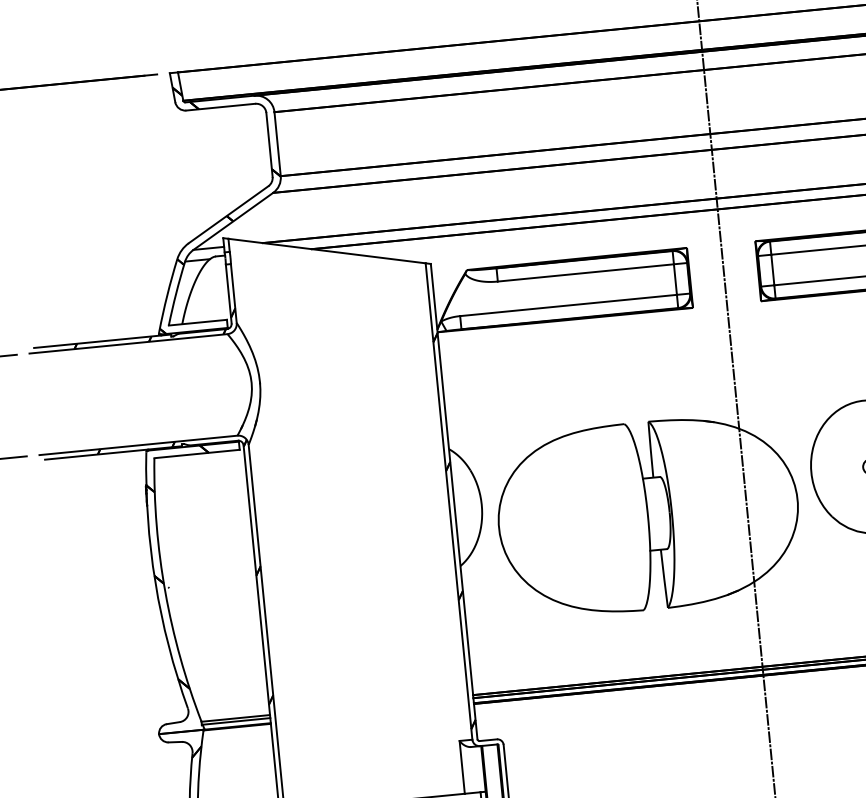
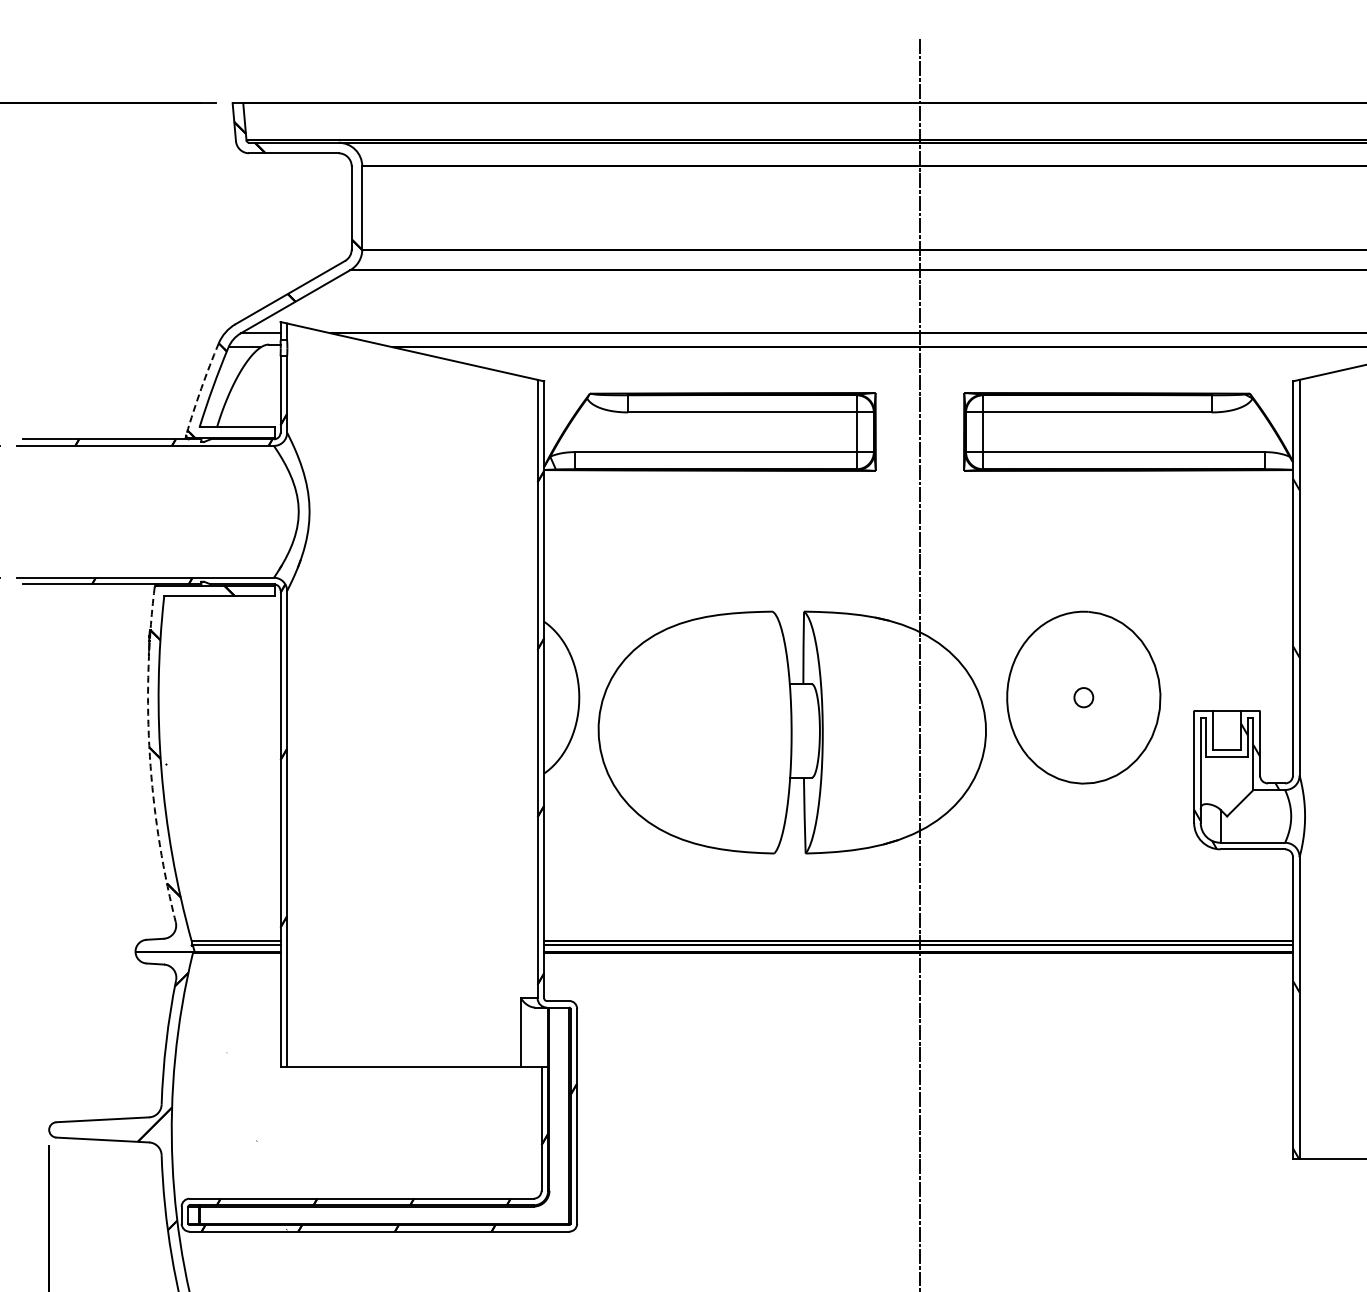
arc: (167, 295) -> (201, 388), solid -> dashed
arc: (155, 582) -> (149, 756), solid -> dashed

